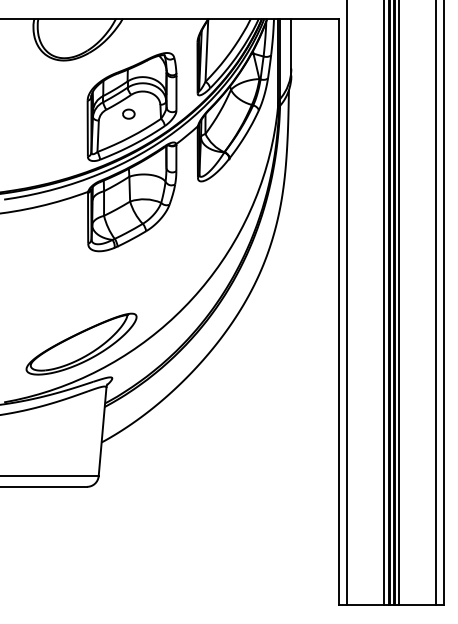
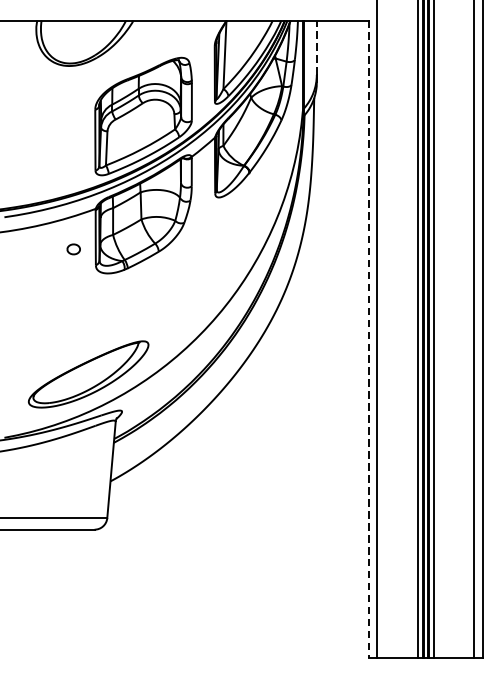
line: (291, 43) -> (316, 47), solid -> dashed
part: (128, 113) -> (73, 248), moved
line: (338, 312) -> (368, 340), solid -> dashed

